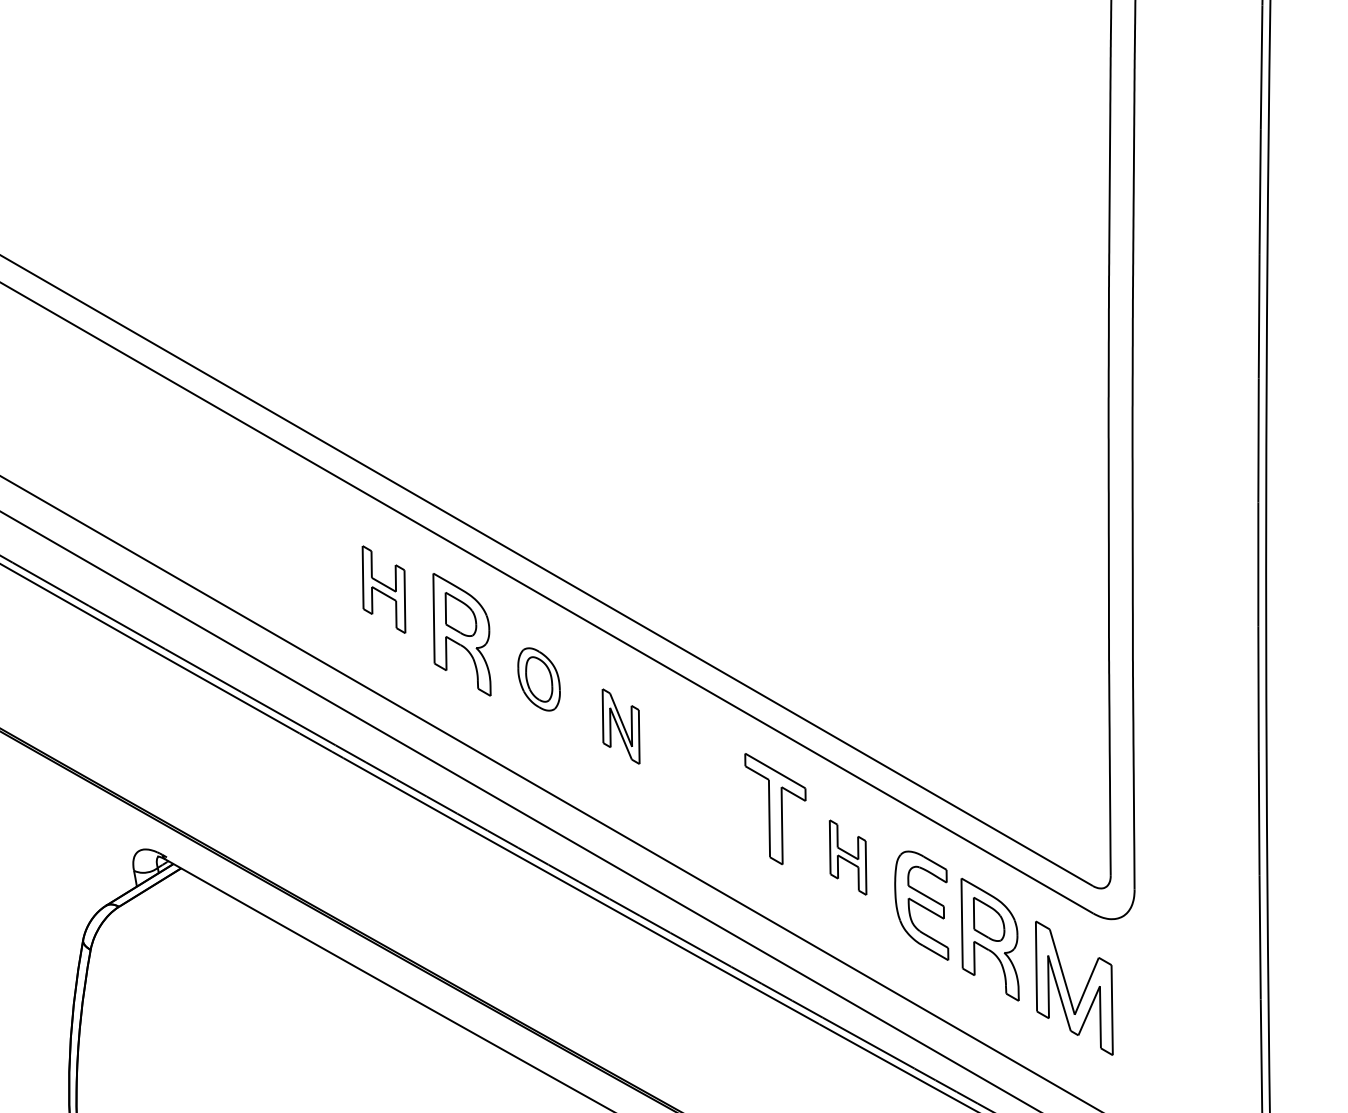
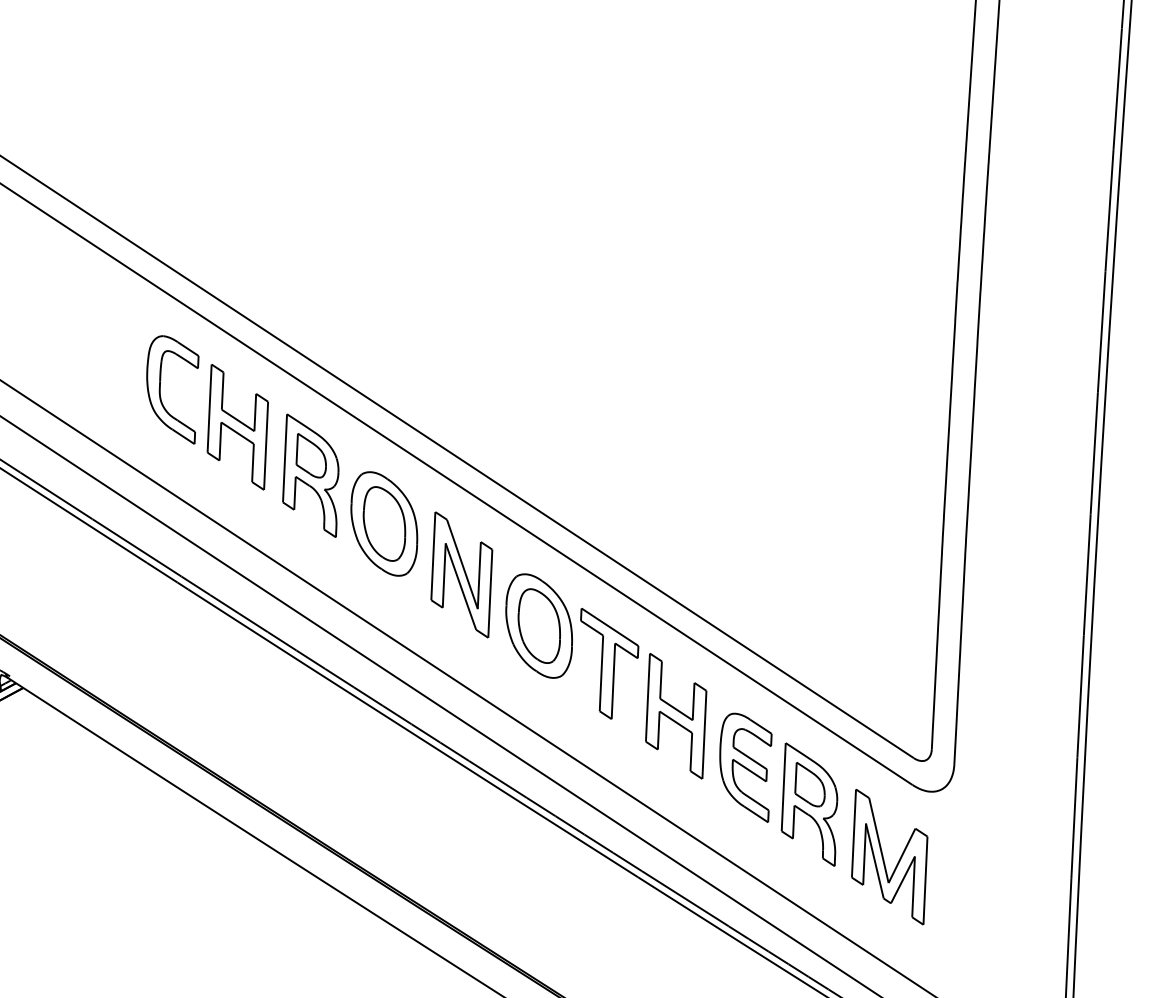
part: (303, 555) -> (161, 389), added
part: (383, 589) -> (237, 426), size x1.43
part: (538, 679) -> (383, 523), size x1.67
part: (620, 726) -> (461, 574), size x1.67
part: (702, 773) -> (538, 625), added
part: (847, 857) -> (675, 716), size x1.67

